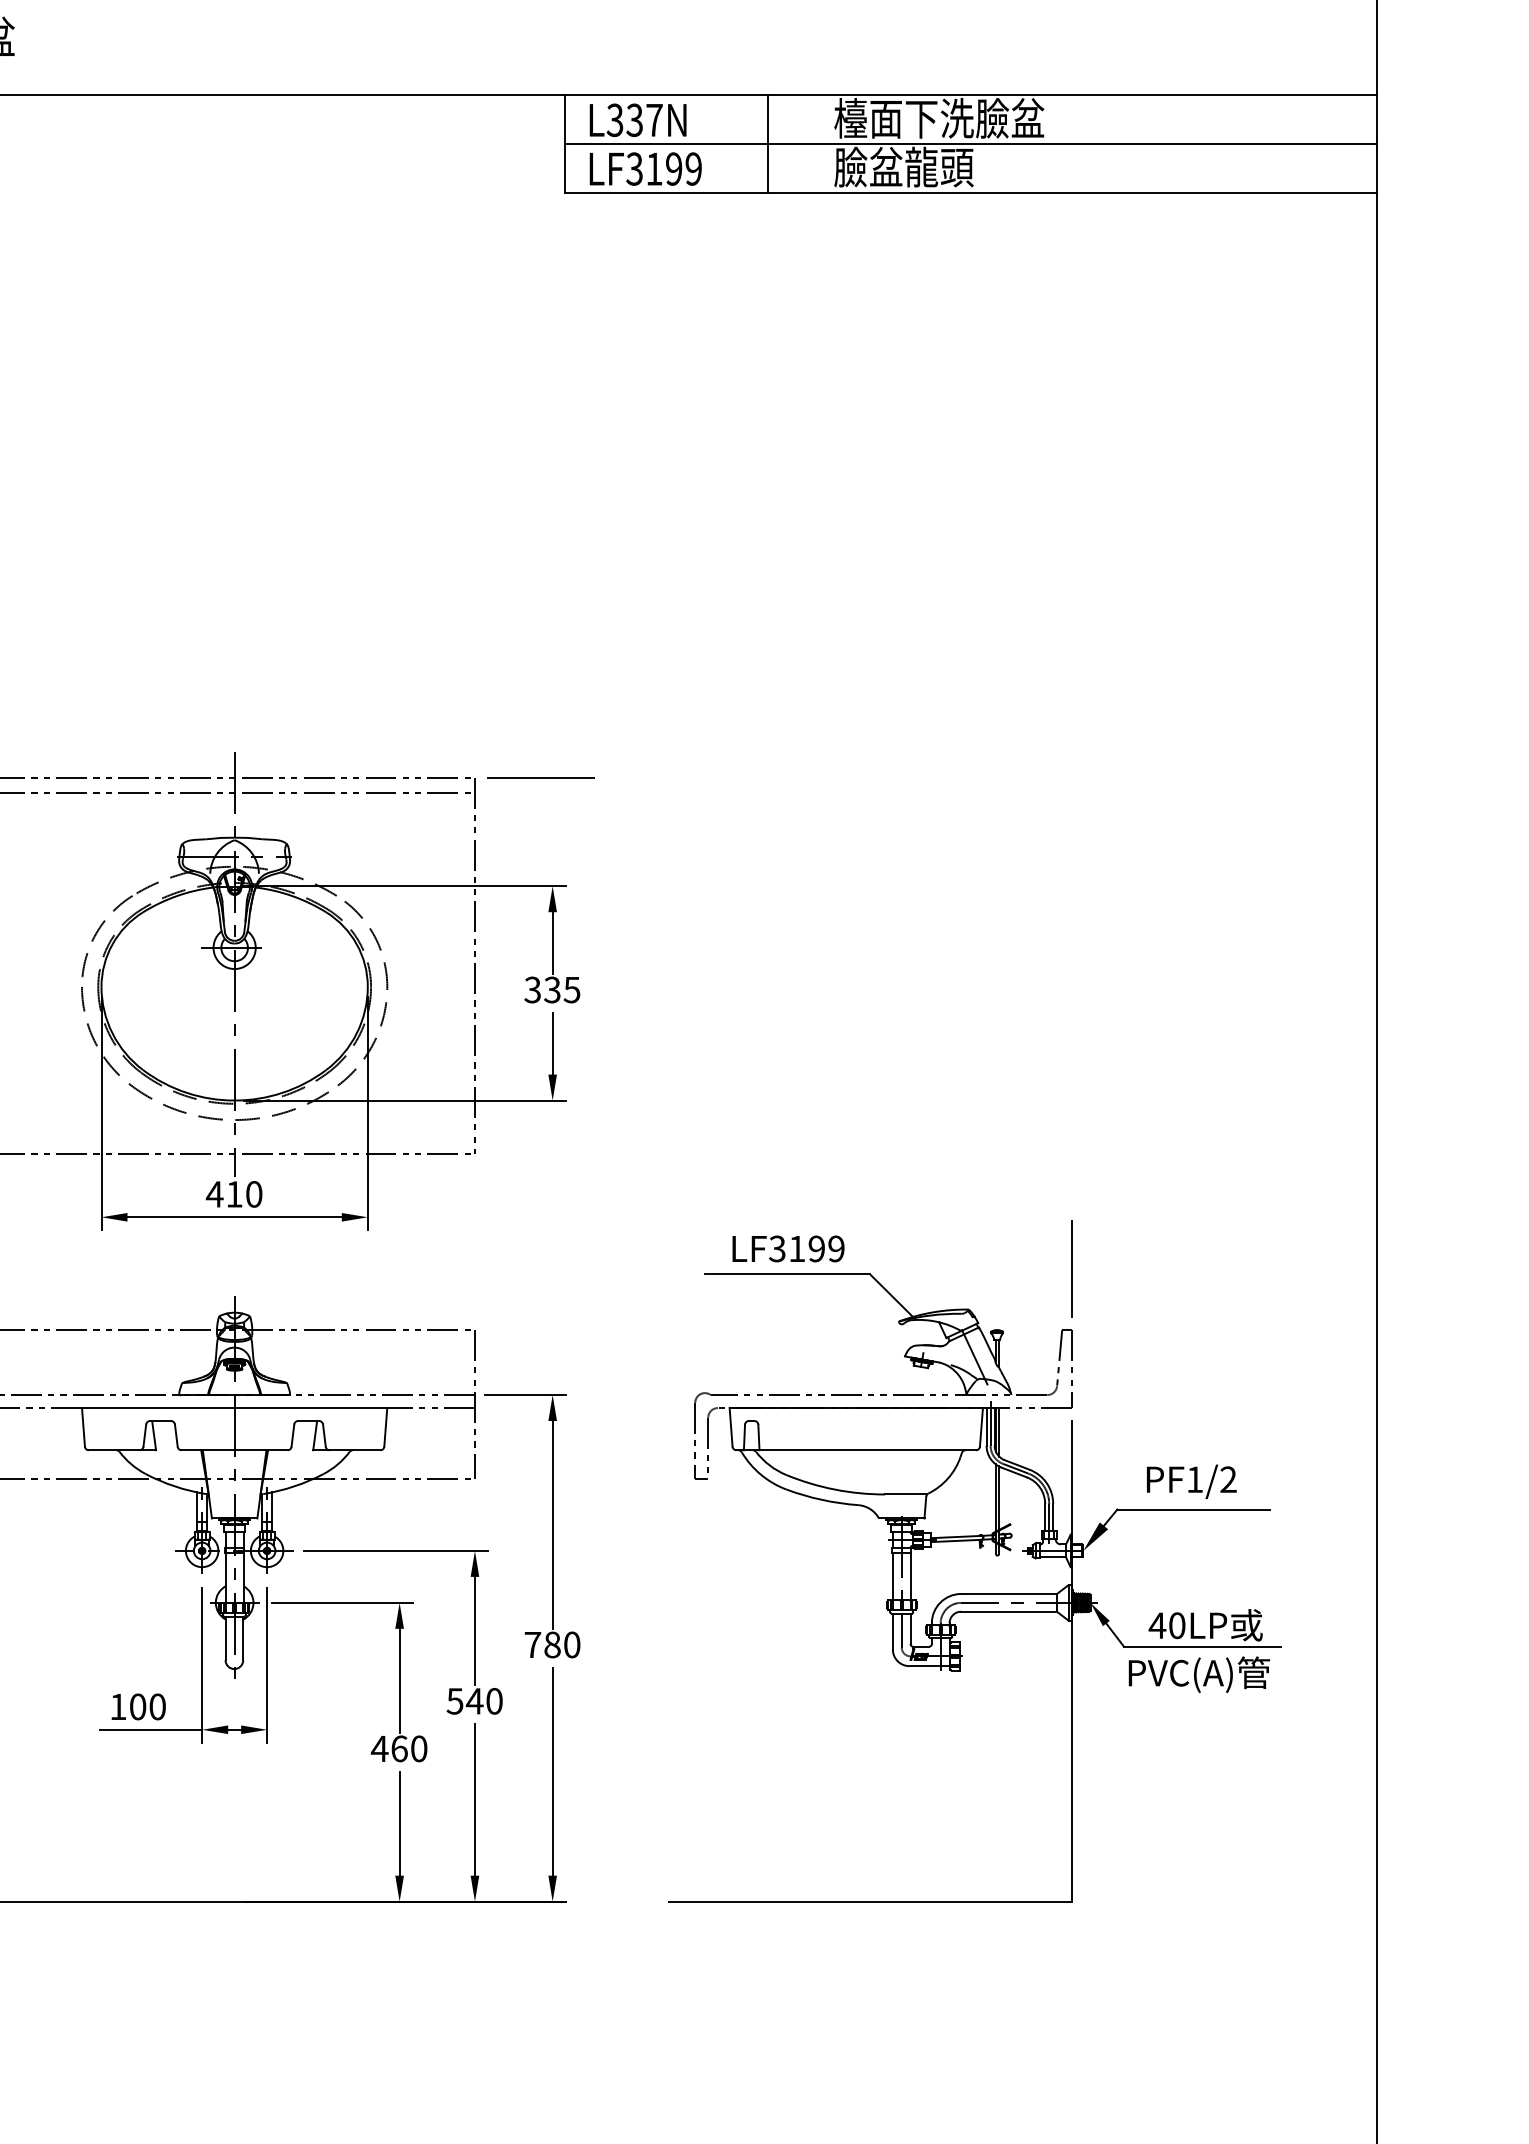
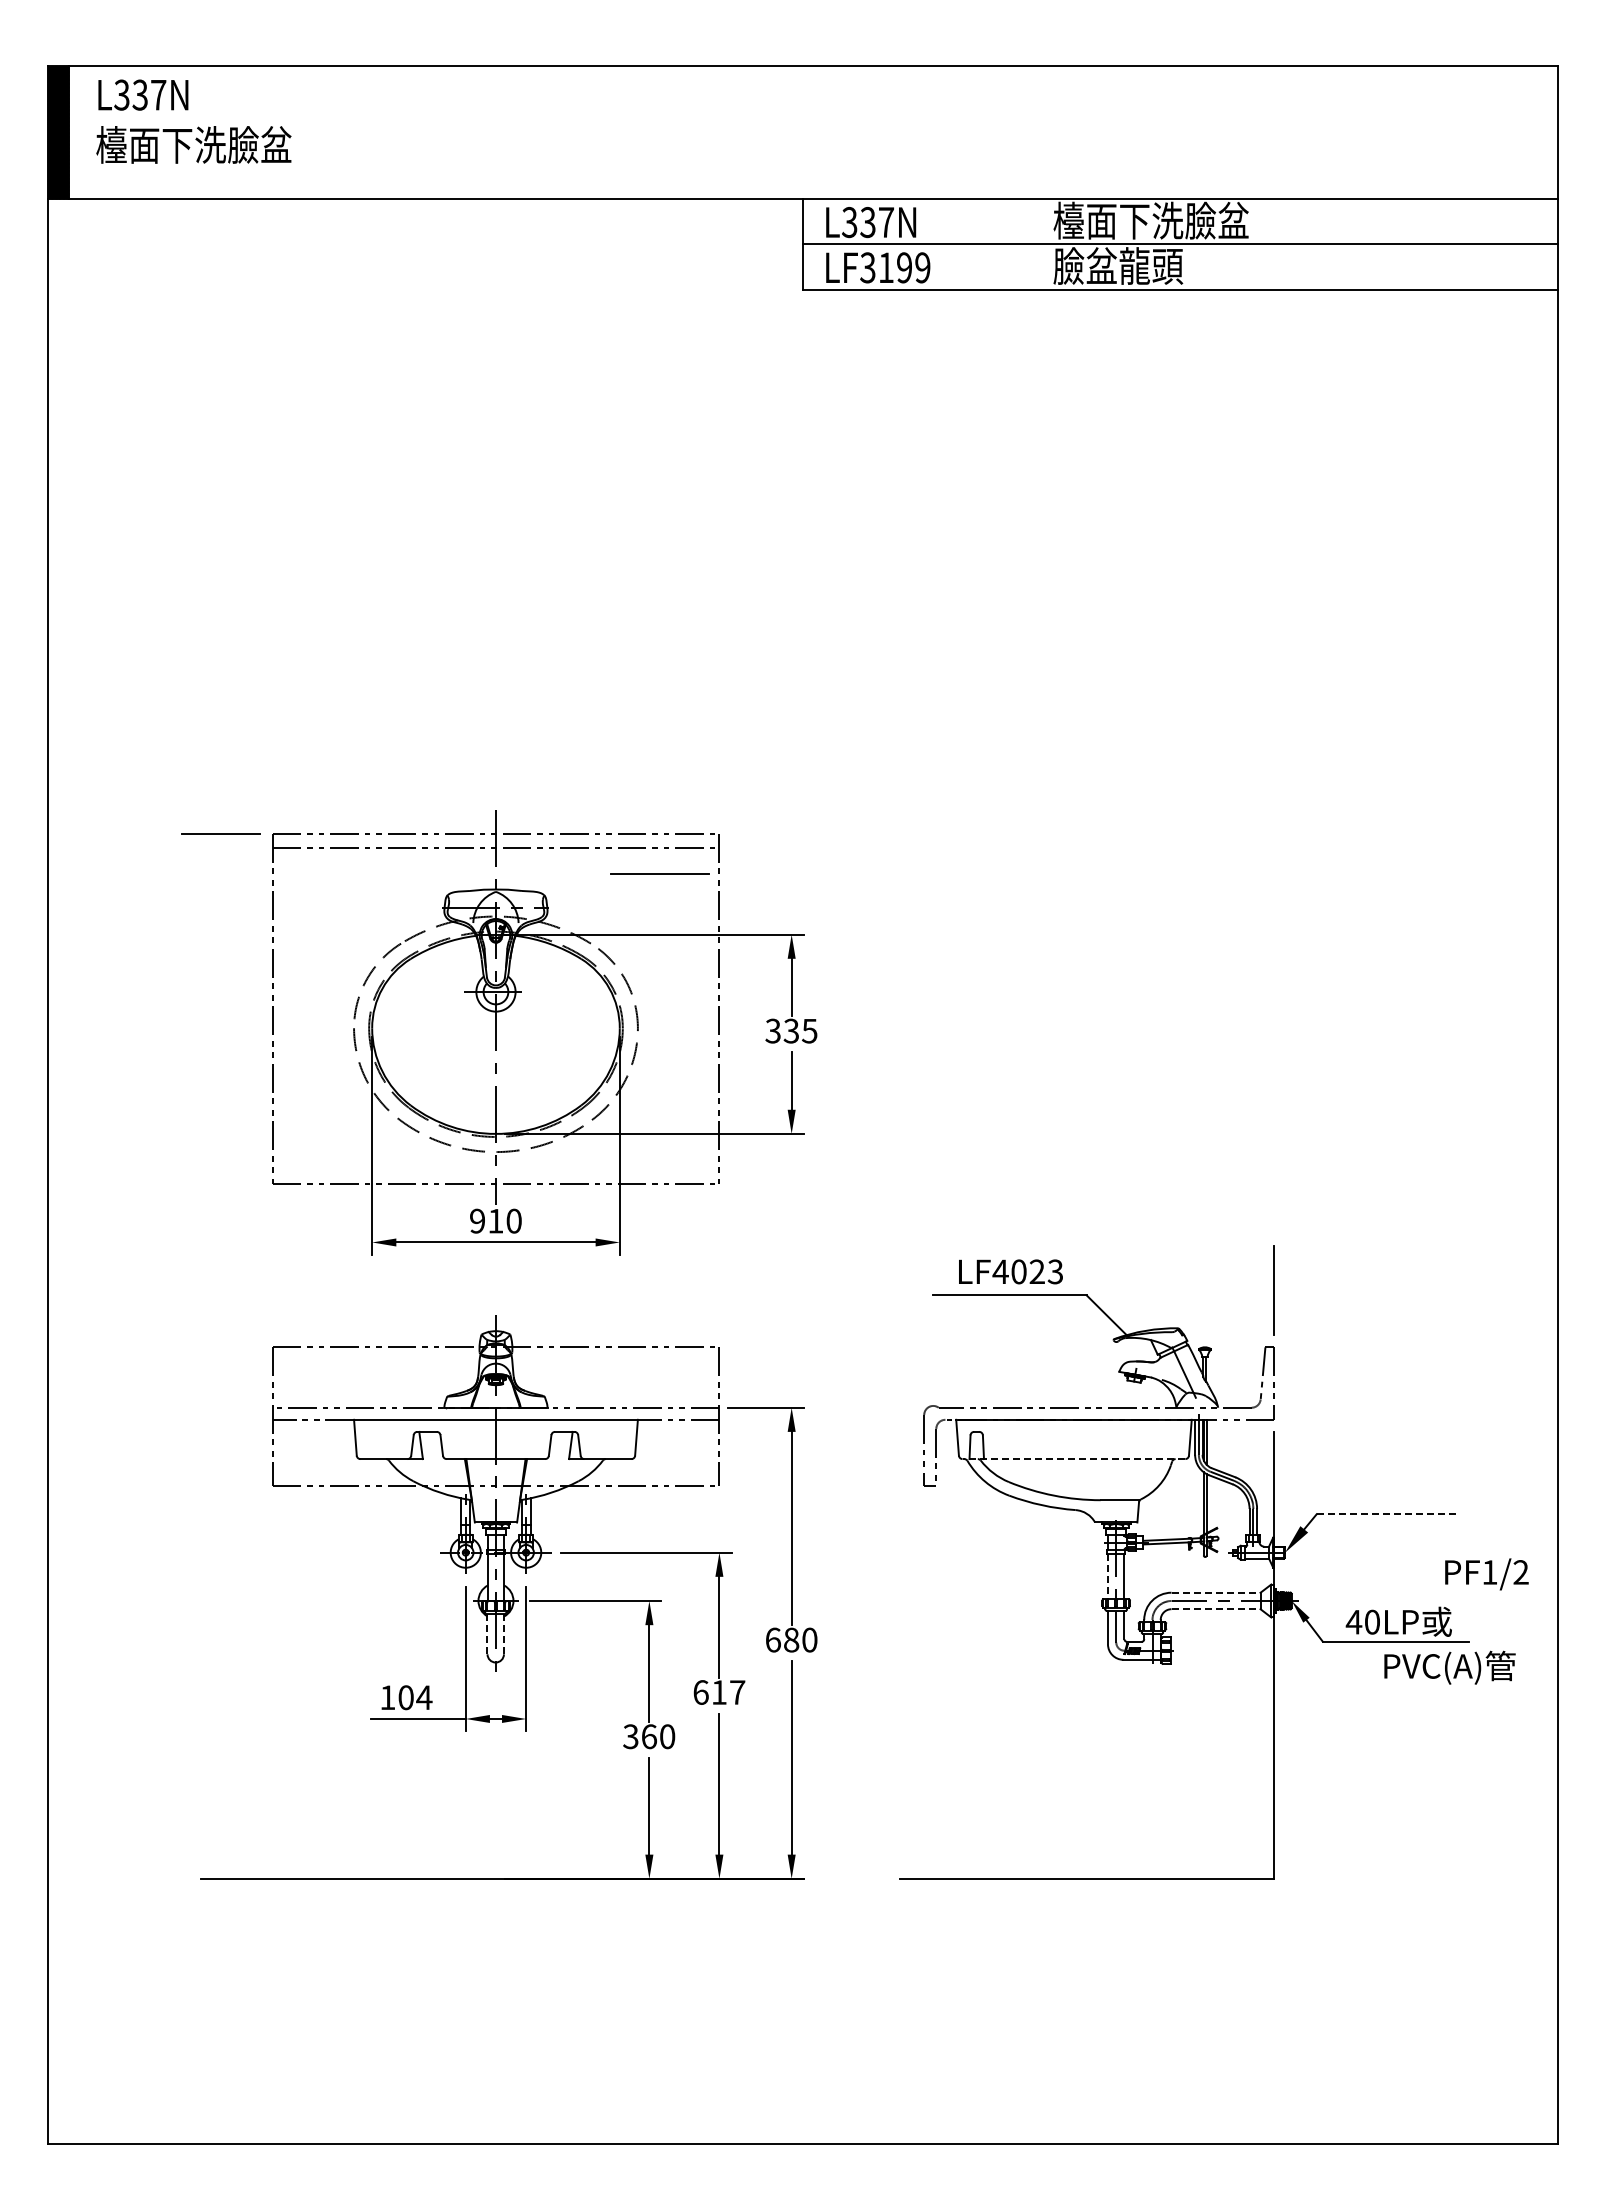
line: (767, 143) -> (991, 244), removed
line: (540, 777) -> (659, 873), moved
text: (214, 1193) -> (477, 1220), 410 -> 910
text: (806, 1248) -> (1027, 1271), LF3199 -> LF4023
line: (855, 1450) -> (1073, 1459), solid -> dashed
text: (1191, 1481) -> (1486, 1574), moved
line: (1194, 1509) -> (1388, 1514), solid -> dashed
line: (892, 1576) -> (1107, 1576), solid -> dashed
line: (1009, 1593) -> (1216, 1592), solid -> dashed
line: (1009, 1612) -> (1216, 1609), solid -> dashed
line: (225, 1638) -> (487, 1634), solid -> dashed
line: (242, 1638) -> (503, 1634), solid -> dashed
text: (532, 1644) -> (772, 1639), 780 -> 680
text: (1198, 1674) -> (1449, 1667), moved
text: (475, 1701) -> (719, 1692), 540 -> 617
text: (157, 1706) -> (424, 1697), 100 -> 104
text: (379, 1748) -> (630, 1736), 460 -> 360

